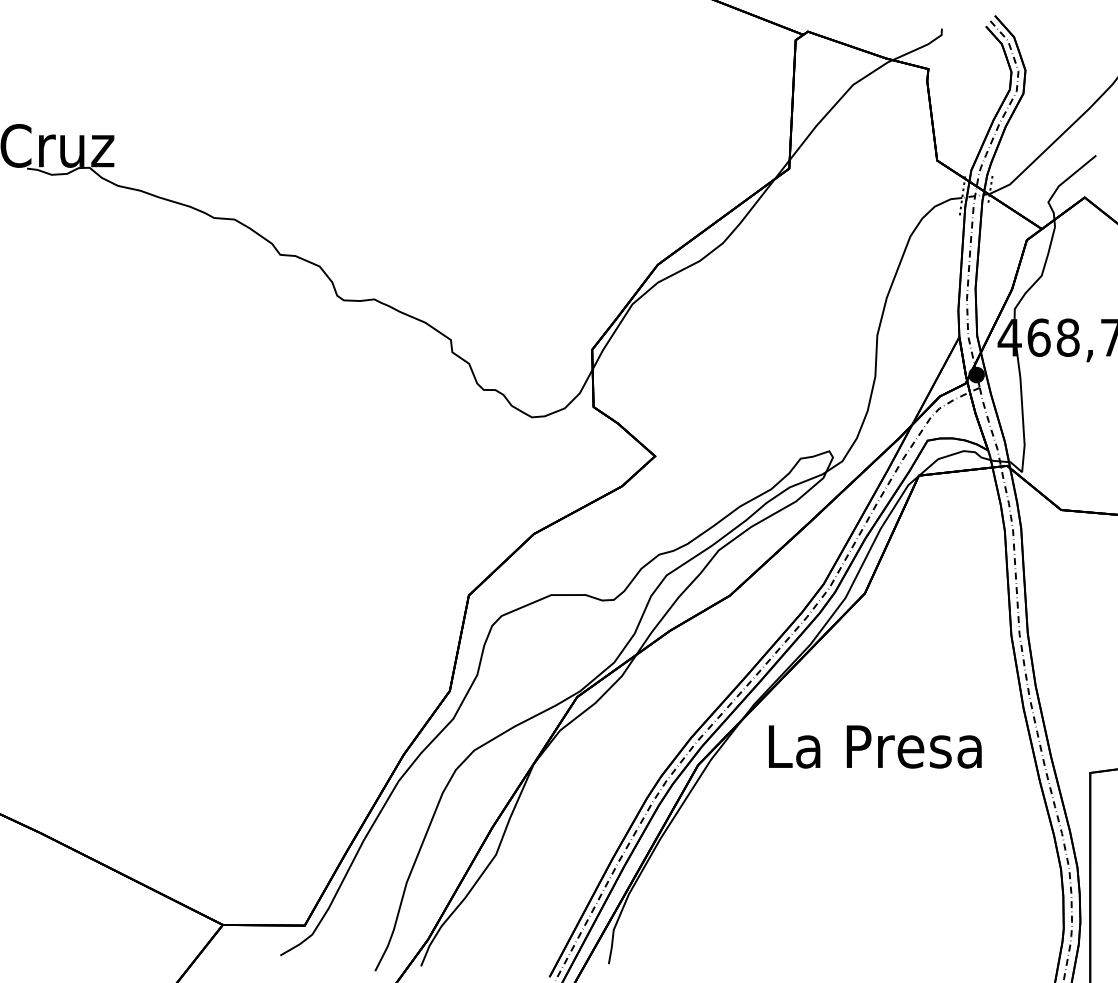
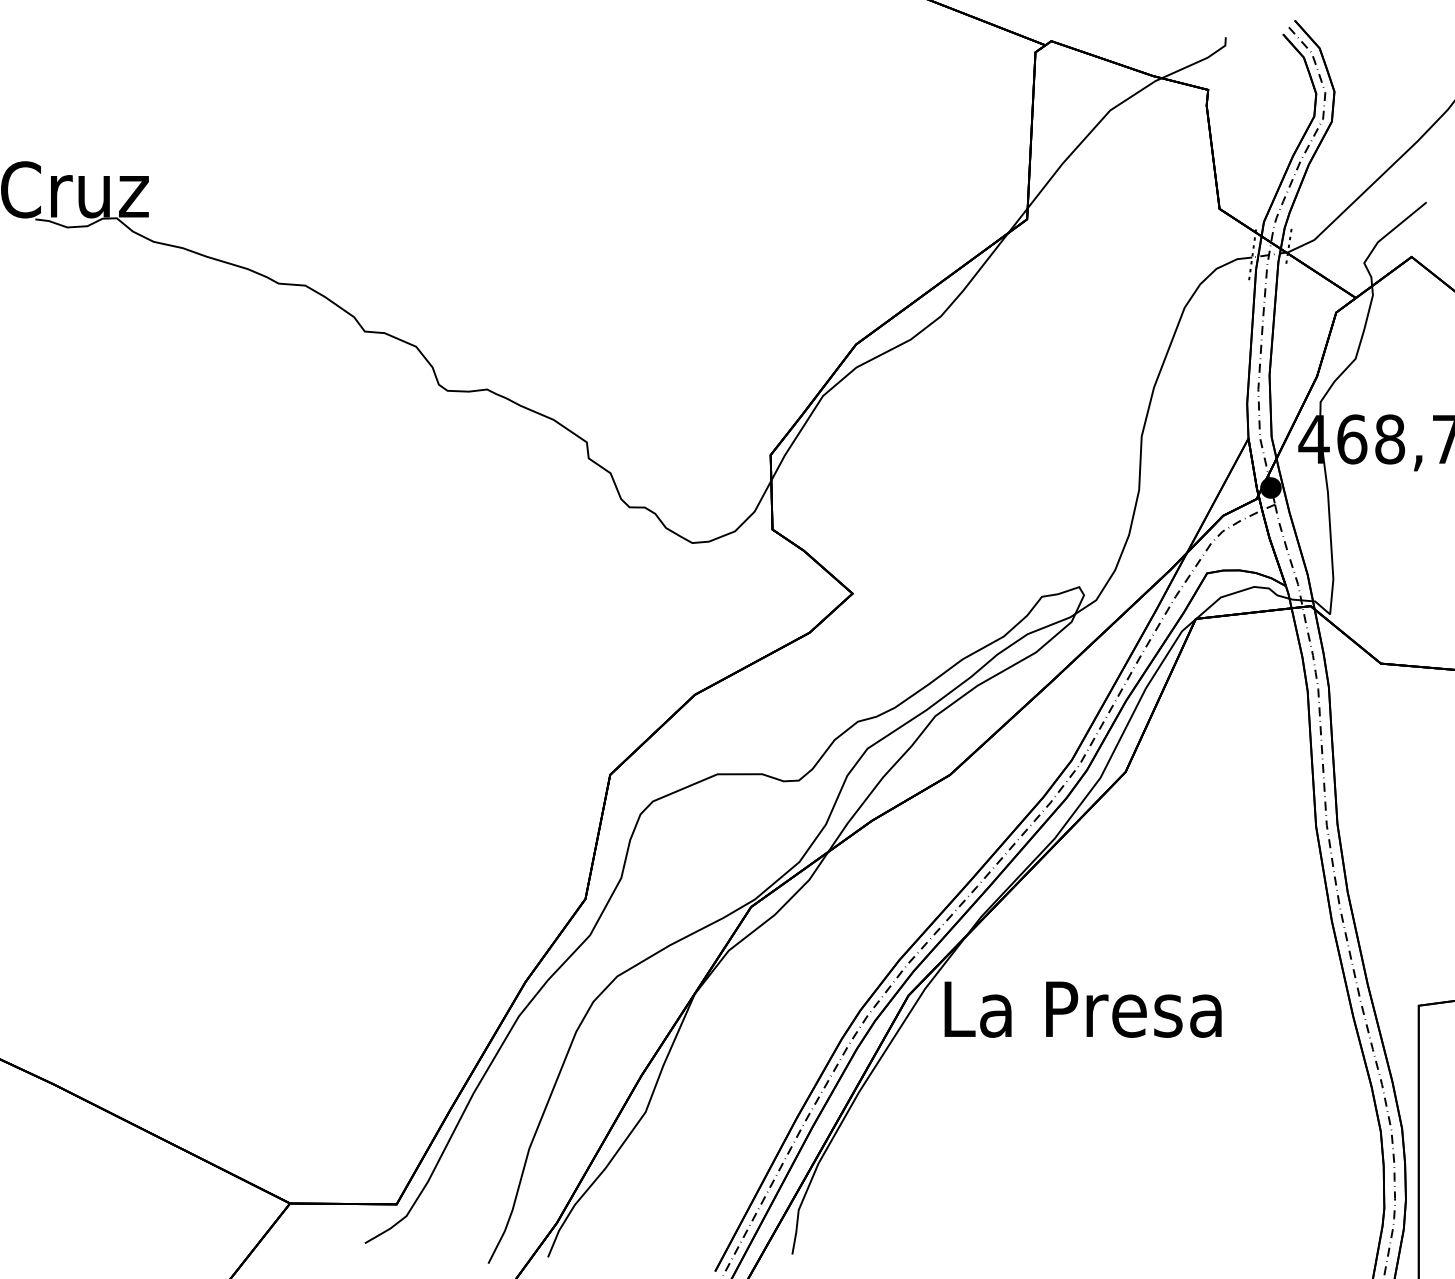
text: (875, 746) -> (1083, 1009), moved

